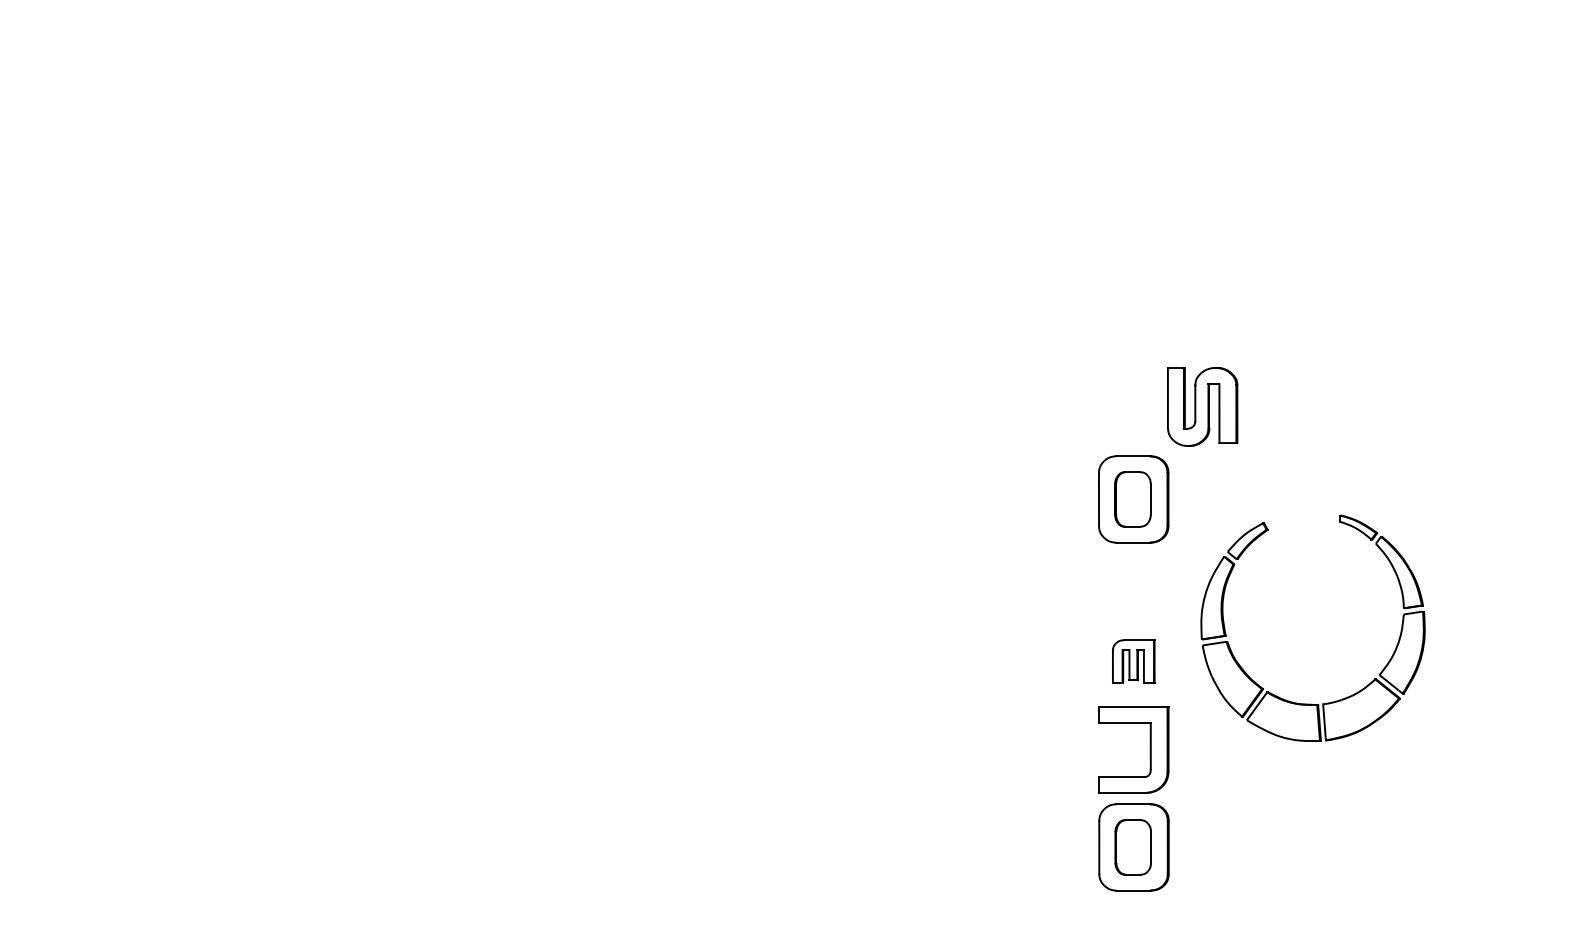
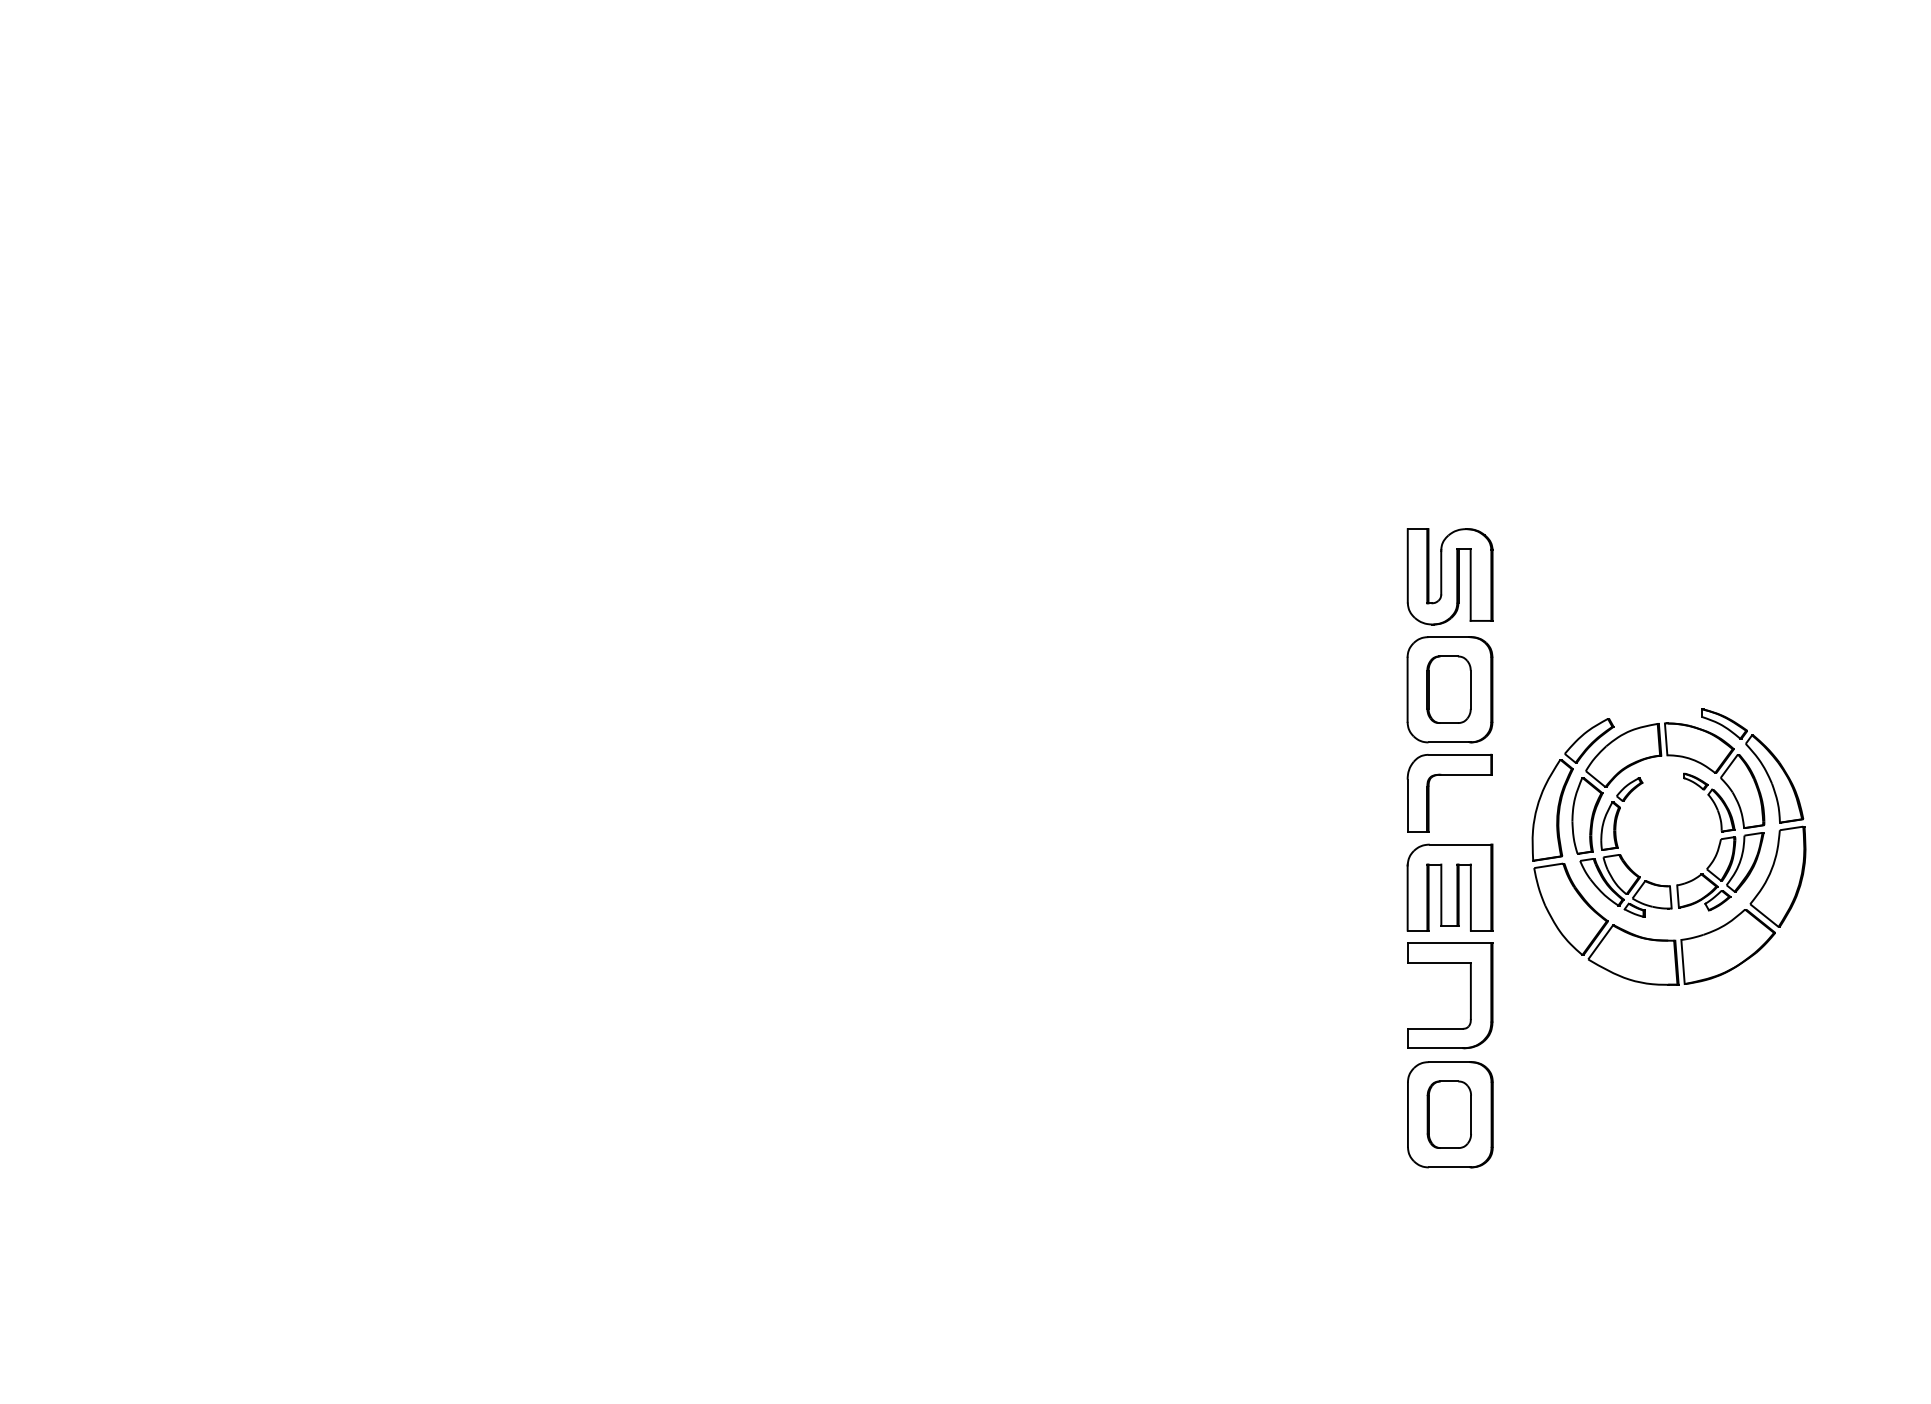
part: (1202, 406) -> (1449, 576), moved
part: (1133, 569) -> (1449, 775), added
part: (1325, 572) -> (1684, 779), added
part: (1133, 661) -> (1449, 887), size x1.67

